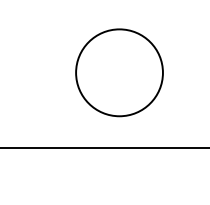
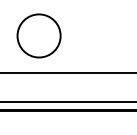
circle: (118, 71) -> (38, 35), moved

